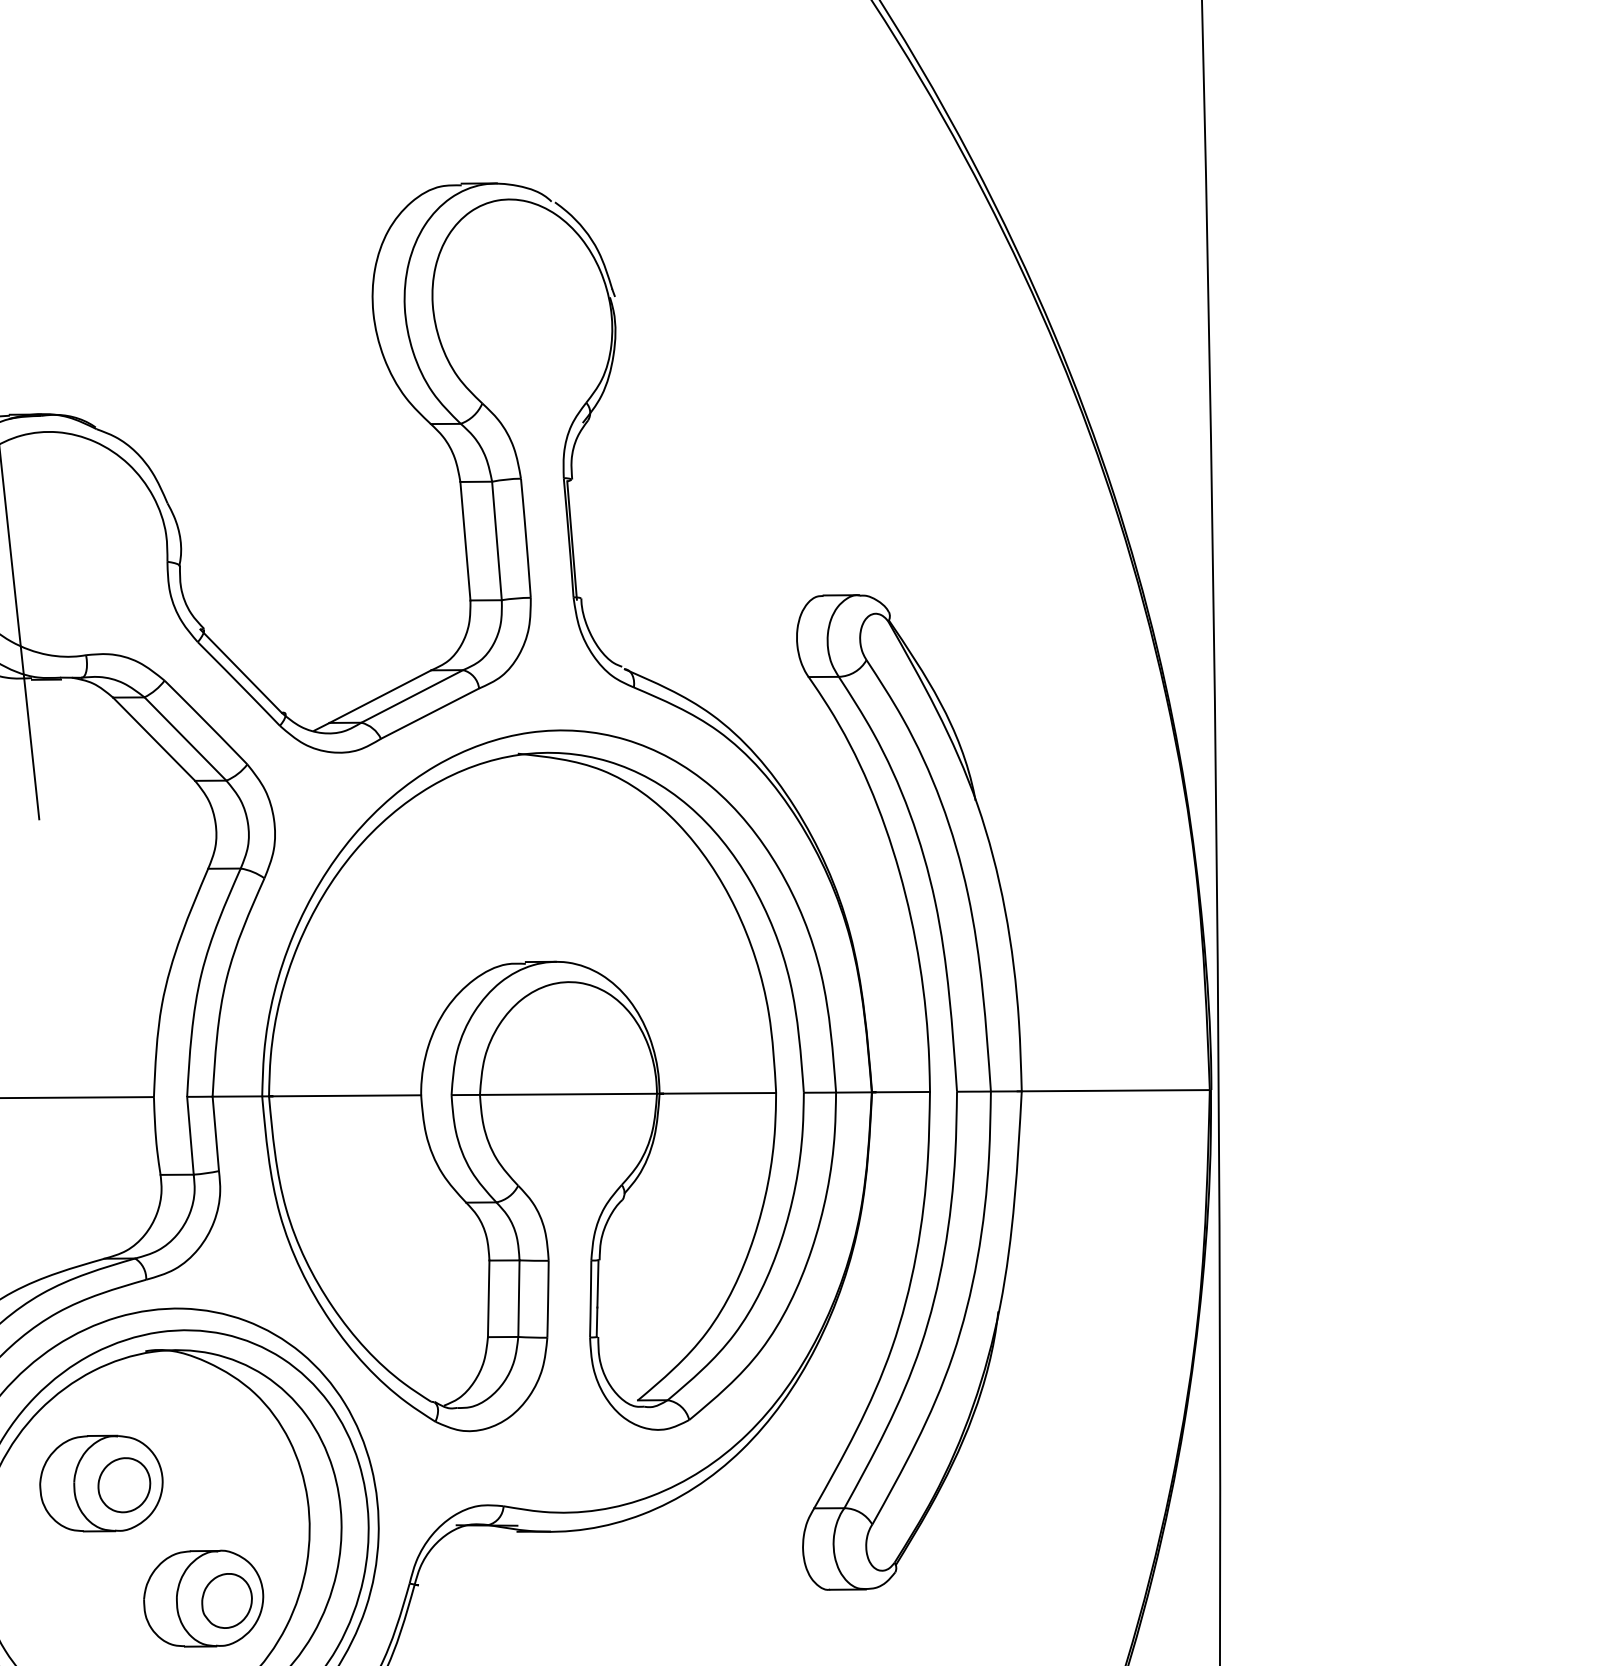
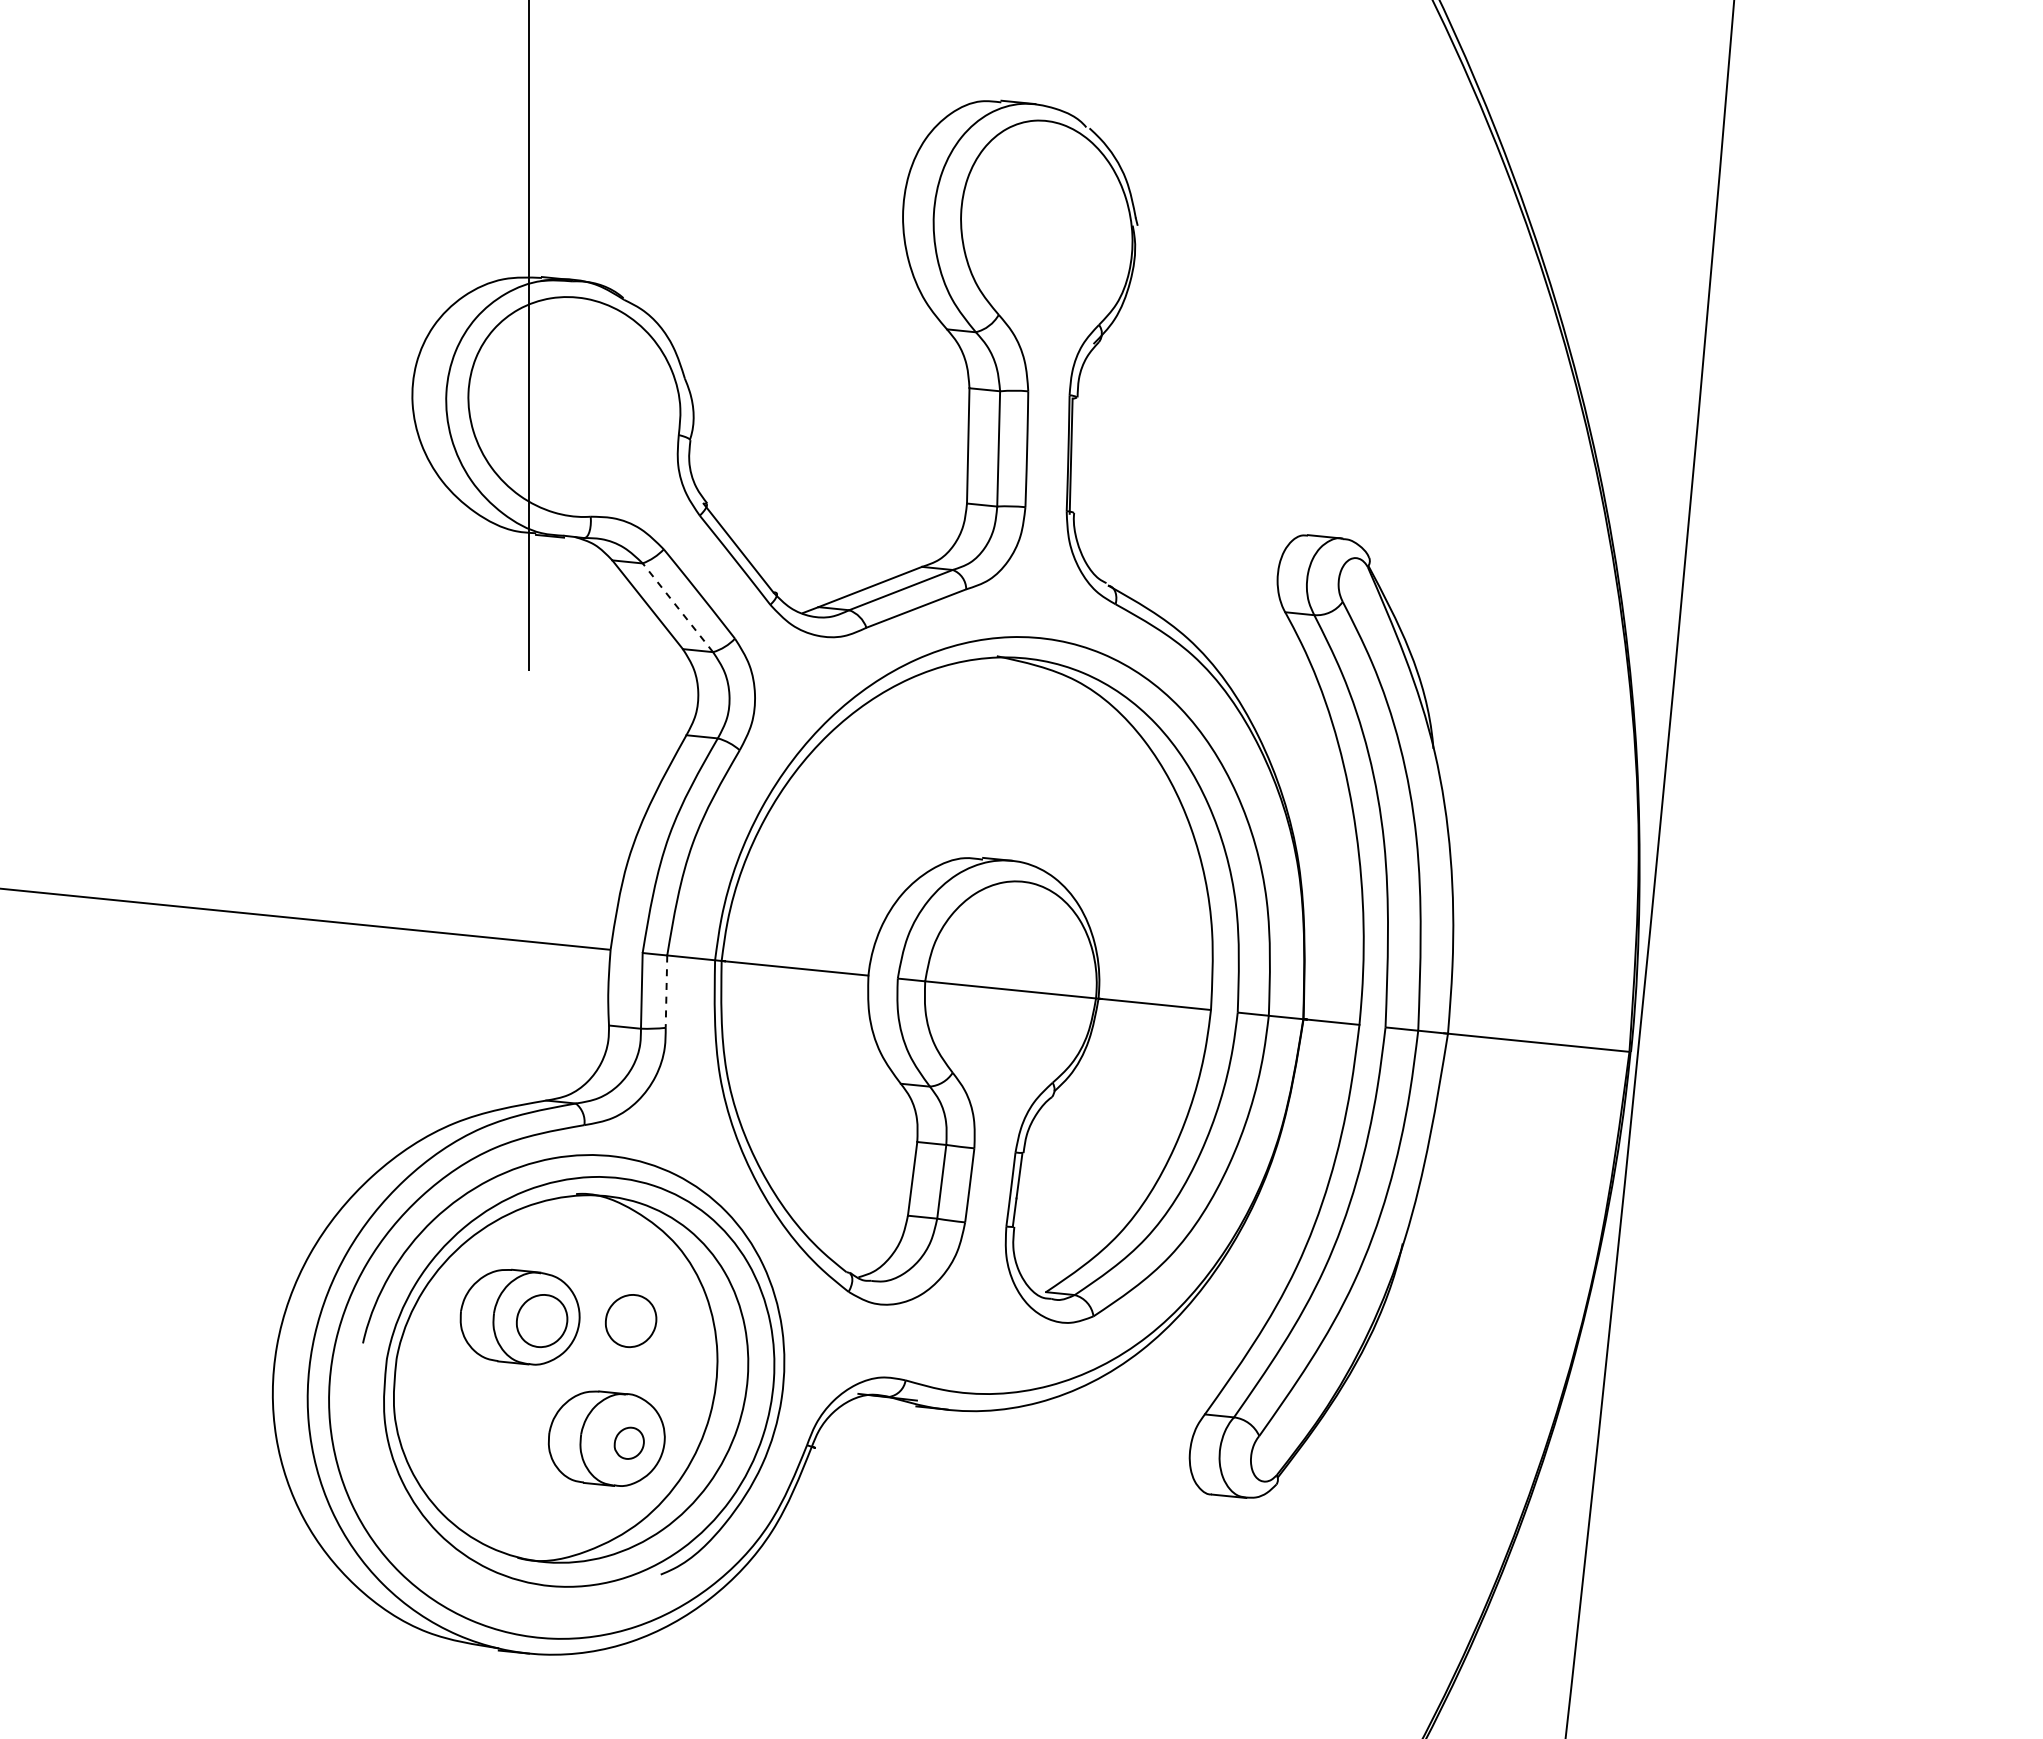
line: (185, 738) -> (677, 607), solid -> dashed
line: (215, 1134) -> (666, 992), solid -> dashed
part: (215, 1474) -> (631, 1320), added
part: (227, 1601) -> (629, 1443), size x0.6

